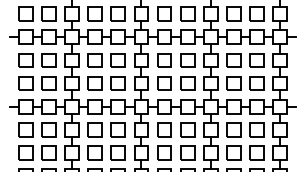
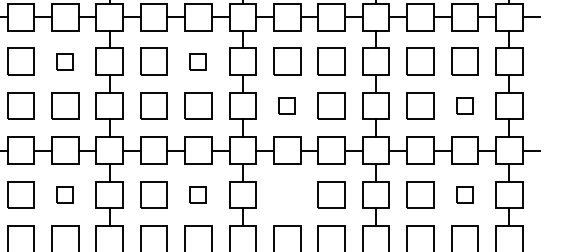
part: (48, 60) -> (64, 61), size x0.6
part: (117, 60) -> (196, 61), size x0.6
part: (164, 83) -> (287, 106), size x0.6
part: (256, 83) -> (464, 106), size x0.6
part: (48, 129) -> (64, 194), size x0.6
part: (117, 129) -> (196, 194), size x0.6
part: (164, 129) -> (287, 194), removed
part: (256, 129) -> (464, 194), size x0.6

